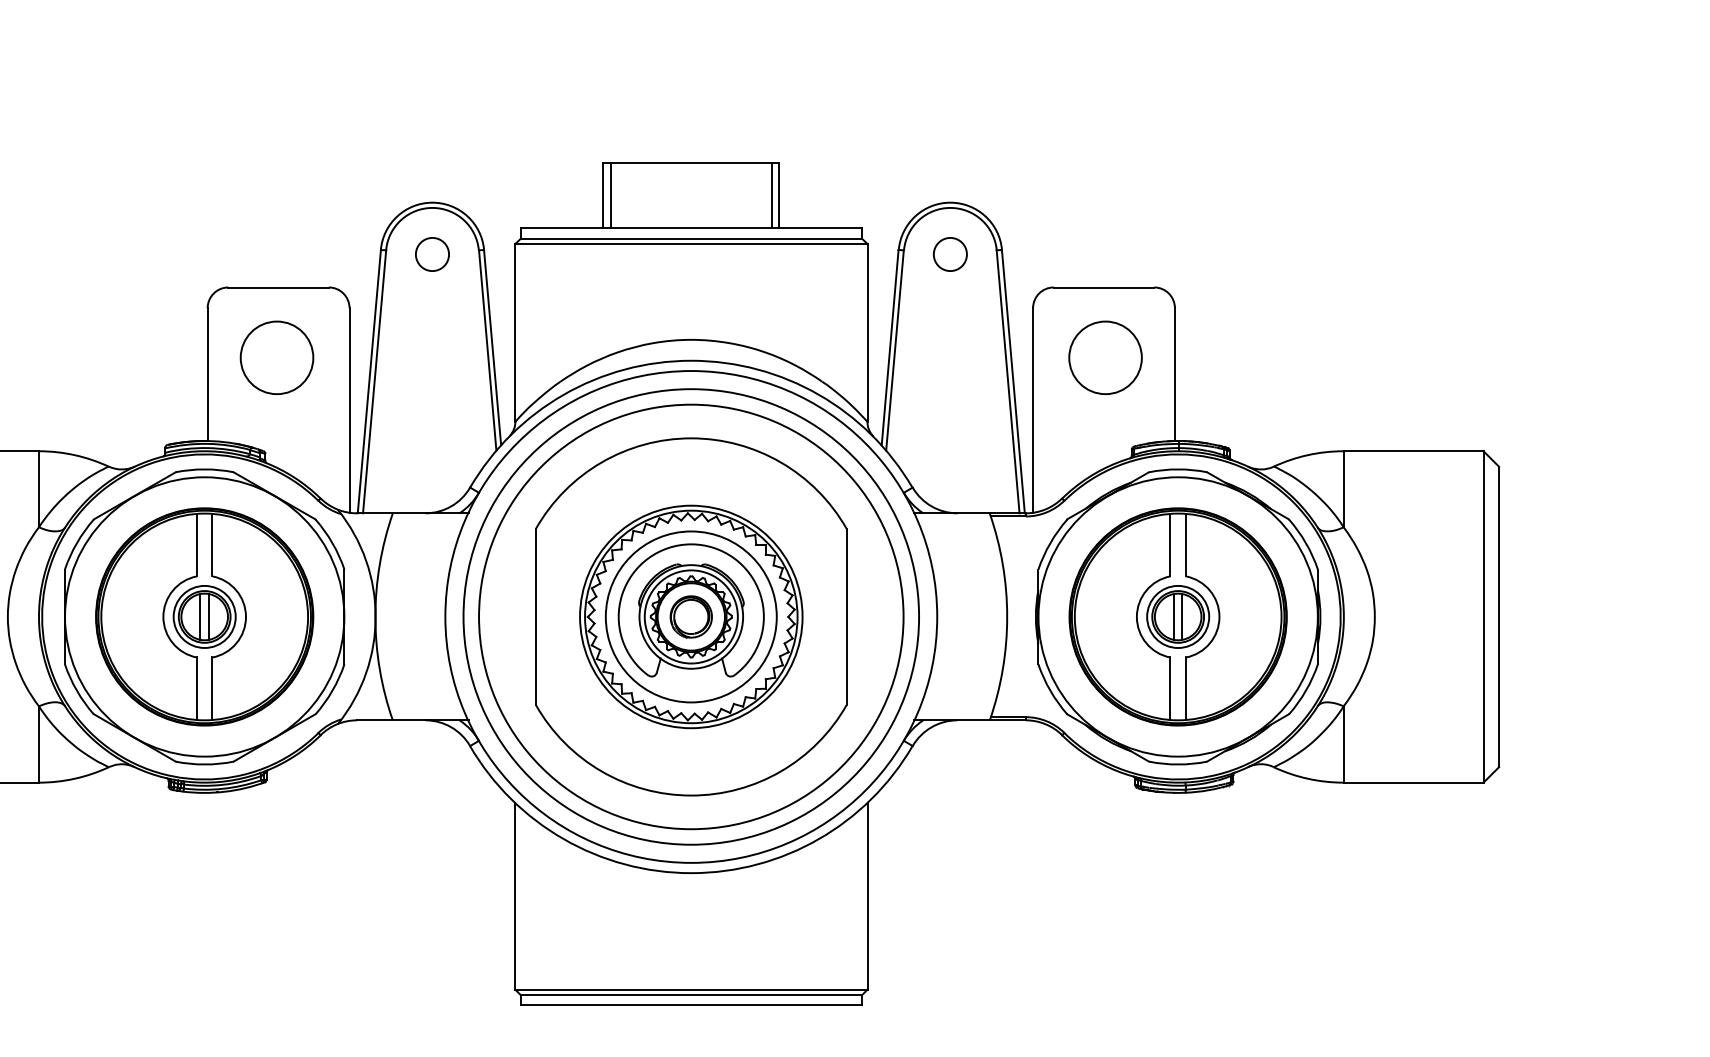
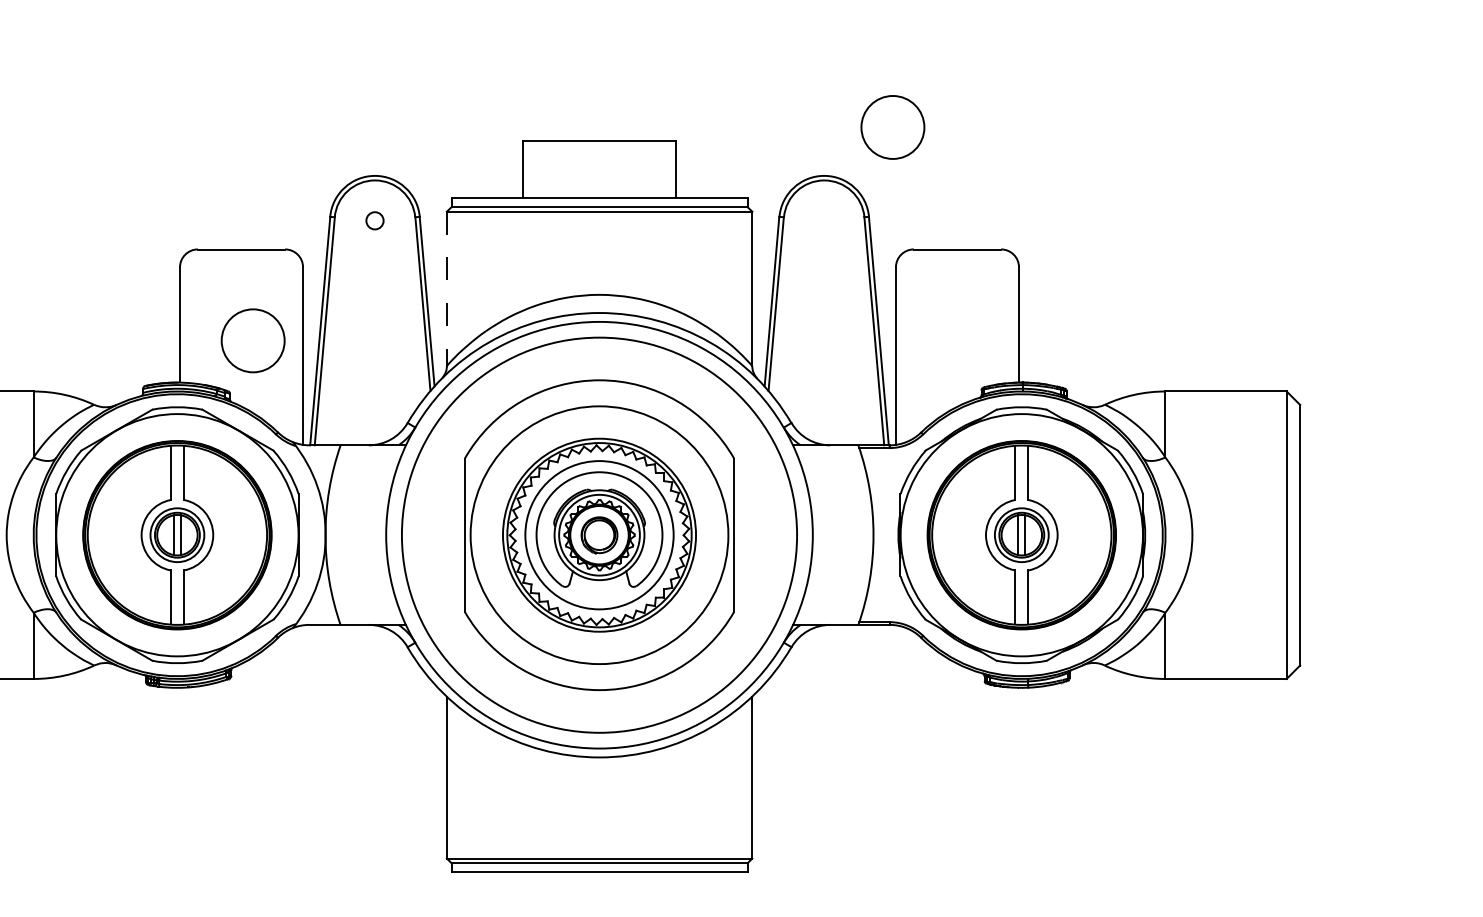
line: (611, 195) -> (530, 169), removed
line: (771, 195) -> (669, 169), removed
circle: (432, 254) -> (375, 220), size x0.6
circle: (949, 254) -> (823, 220), removed
line: (515, 332) -> (447, 288), solid -> dashed
circle: (276, 357) -> (252, 340), moved
circle: (1105, 357) -> (892, 127), moved
circle: (691, 616) -> (599, 534), size x0.7

